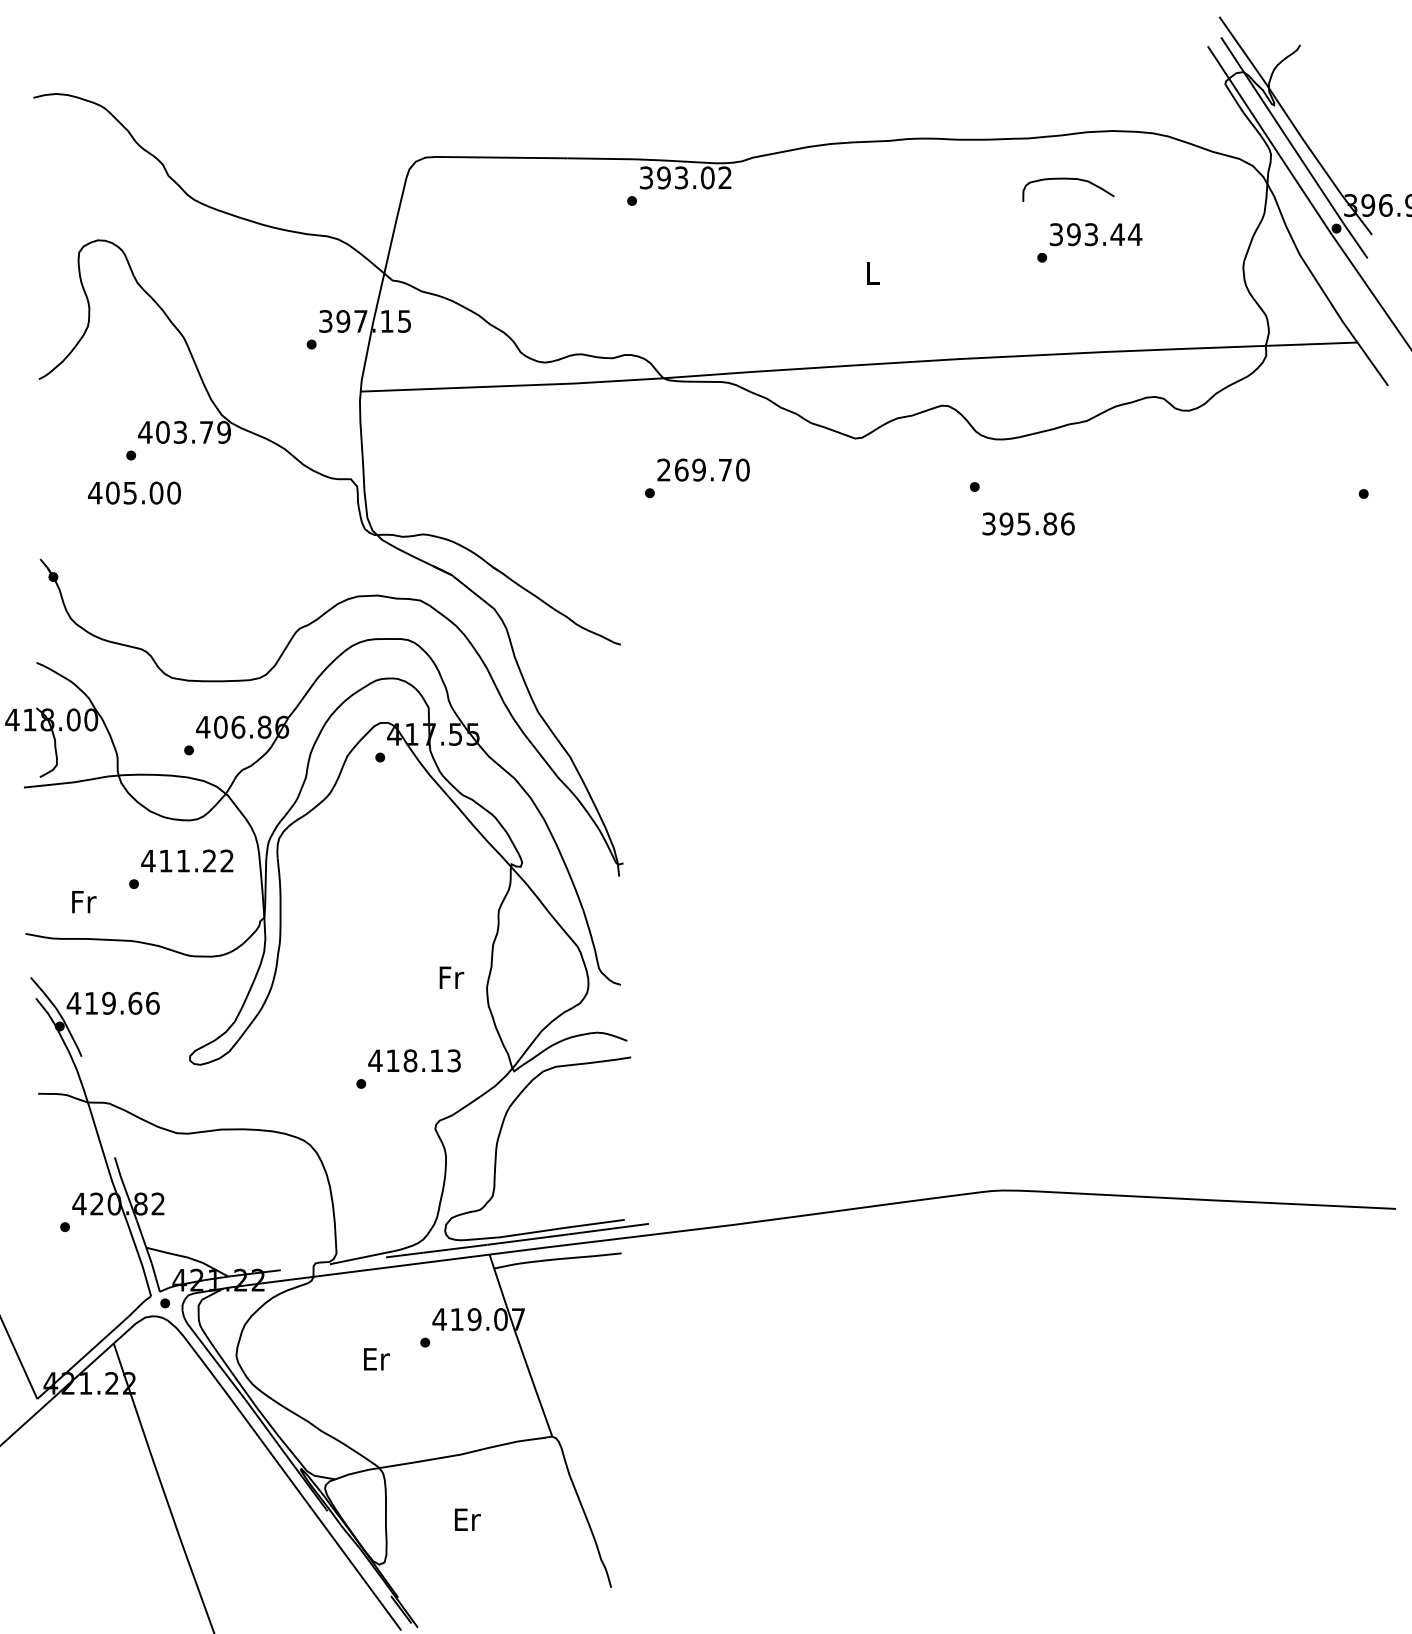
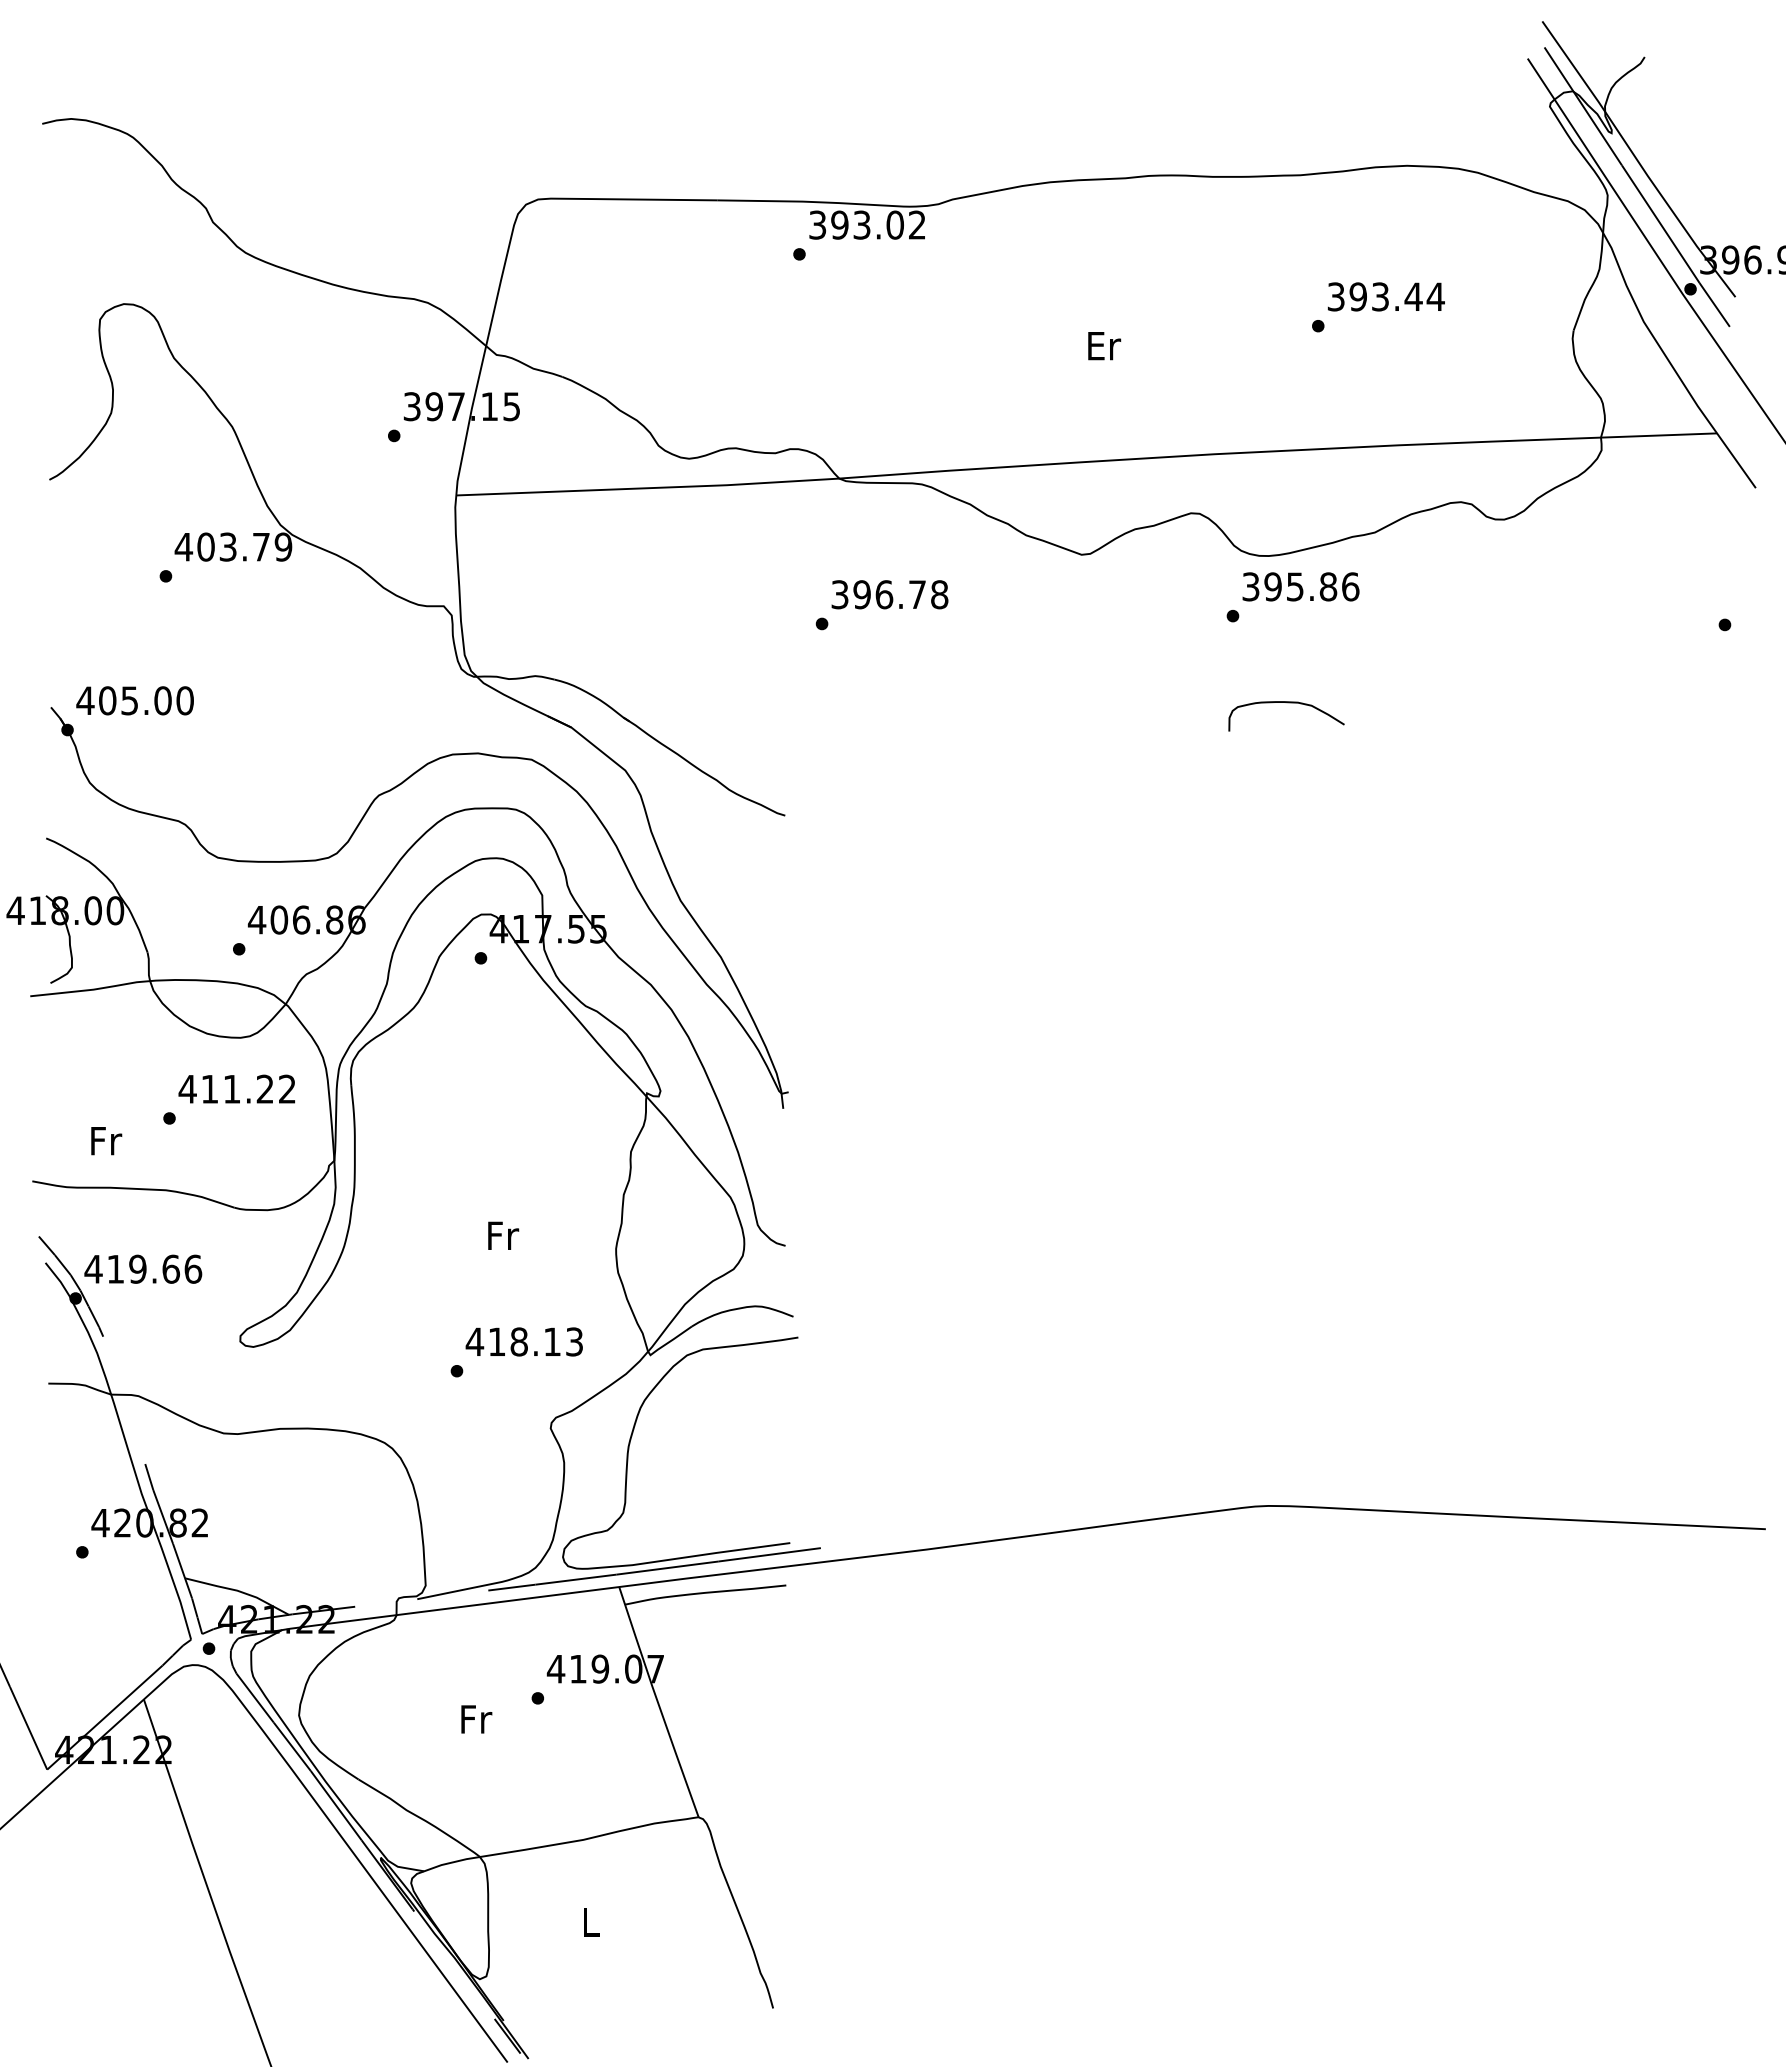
curve: (1068, 179) -> (1286, 703), moved
text: (873, 273) -> (1104, 346), L -> Er
text: (703, 469) -> (889, 594), 269.70 -> 396.78
text: (134, 492) -> (134, 700), moved
text: (1028, 523) -> (1300, 586), moved
text: (451, 977) -> (503, 1235), moved
text: (376, 1359) -> (476, 1719), Er -> Fr
text: (467, 1519) -> (591, 1922), Er -> L

